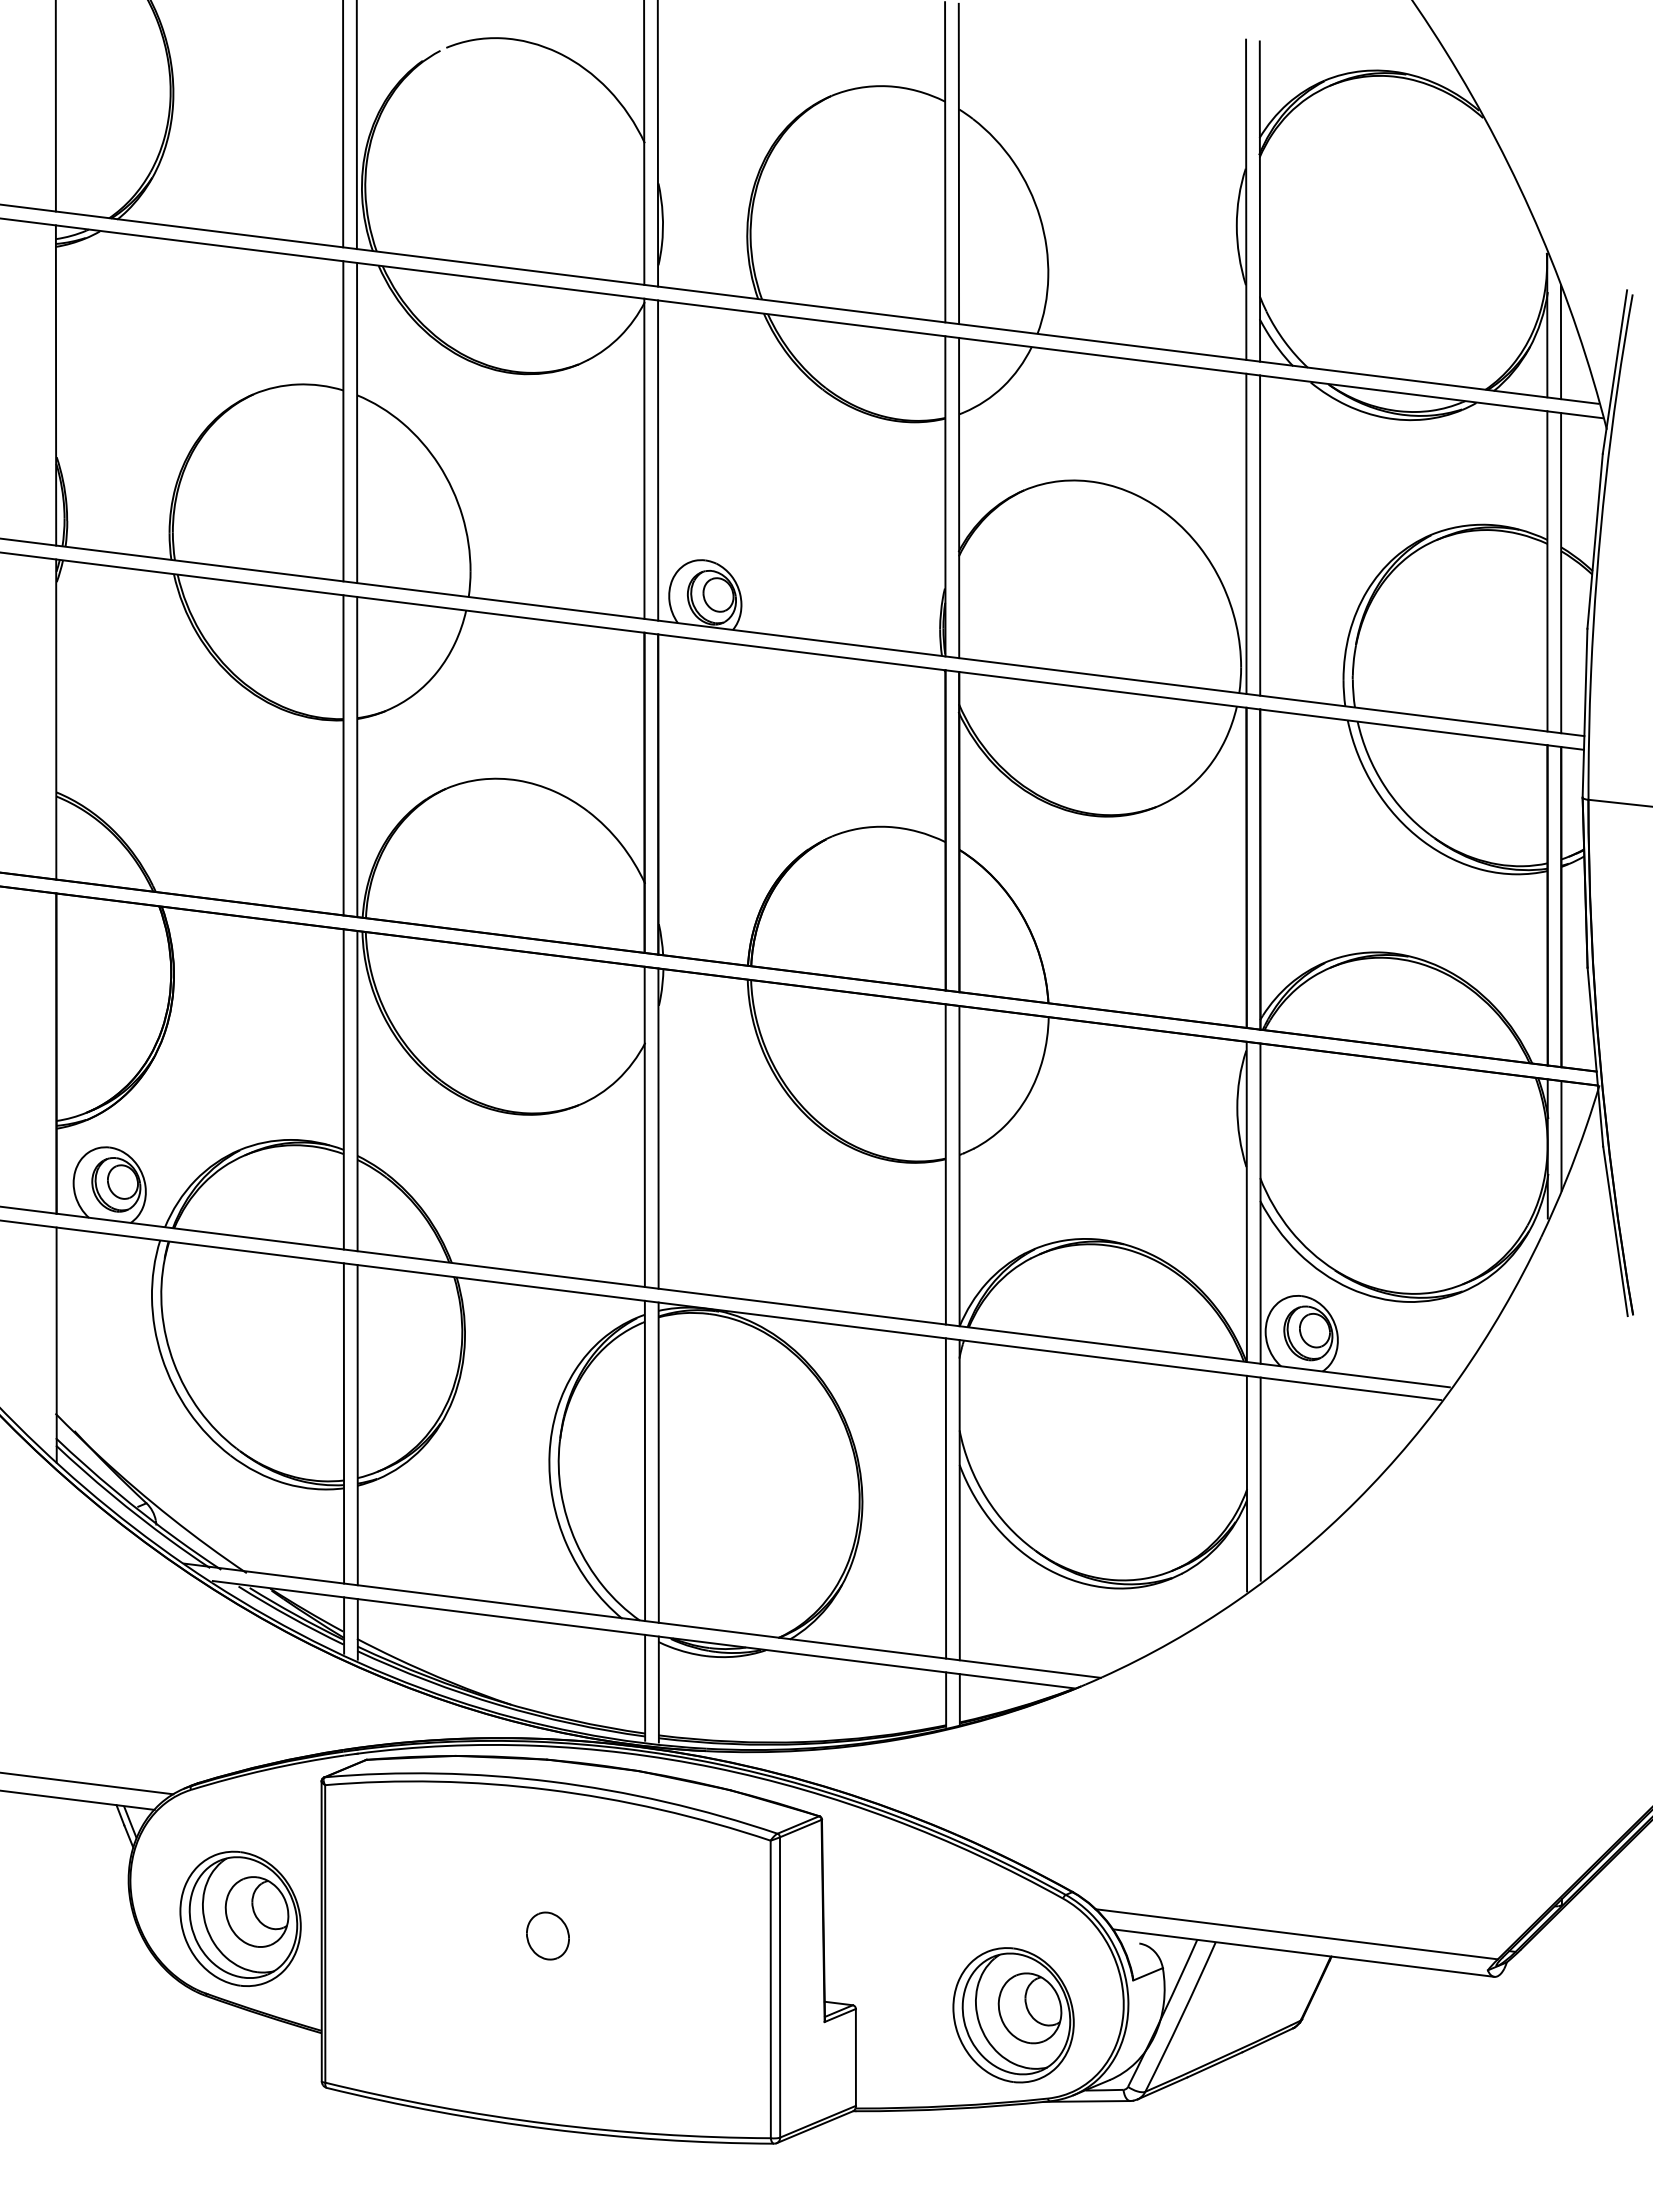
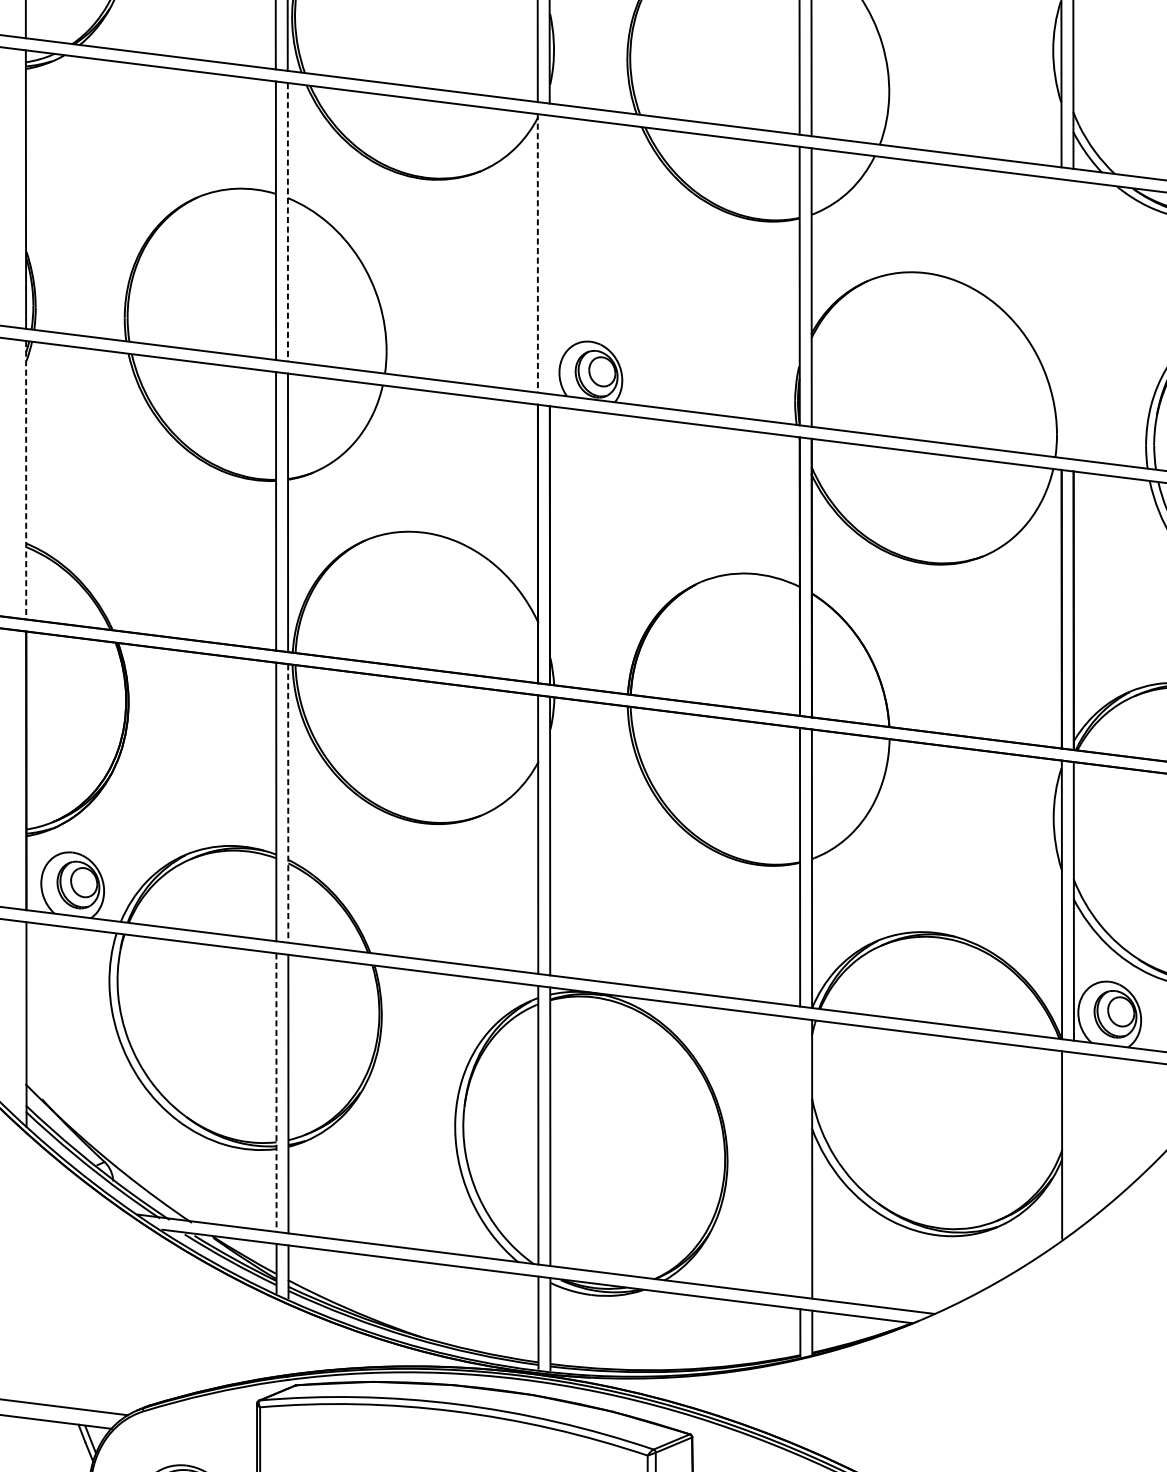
line: (357, 423) -> (288, 222), solid -> dashed
line: (644, 459) -> (537, 253), solid -> dashed
line: (658, 460) -> (550, 254), removed
line: (1246, 533) -> (1061, 318), removed
line: (1260, 535) -> (1073, 320), removed
line: (56, 720) -> (26, 481), solid -> dashed
line: (357, 1091) -> (288, 803), solid -> dashed
line: (343, 1423) -> (276, 1092), solid -> dashed
line: (1260, 1478) -> (1073, 1140), removed
line: (945, 1498) -> (799, 1157), removed

